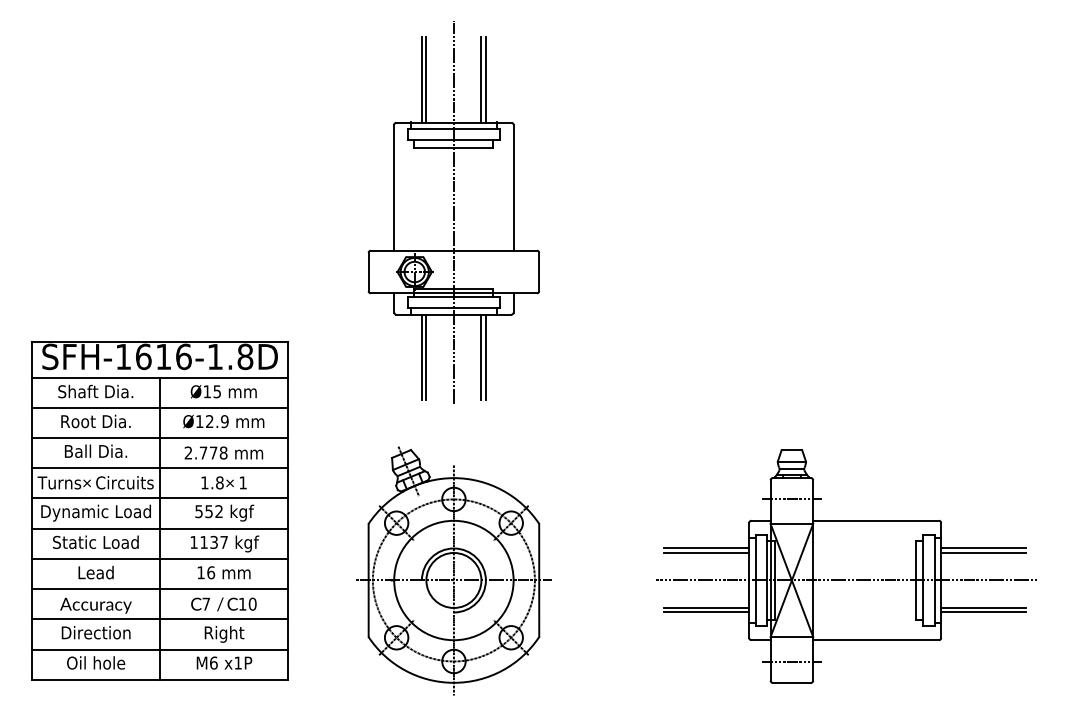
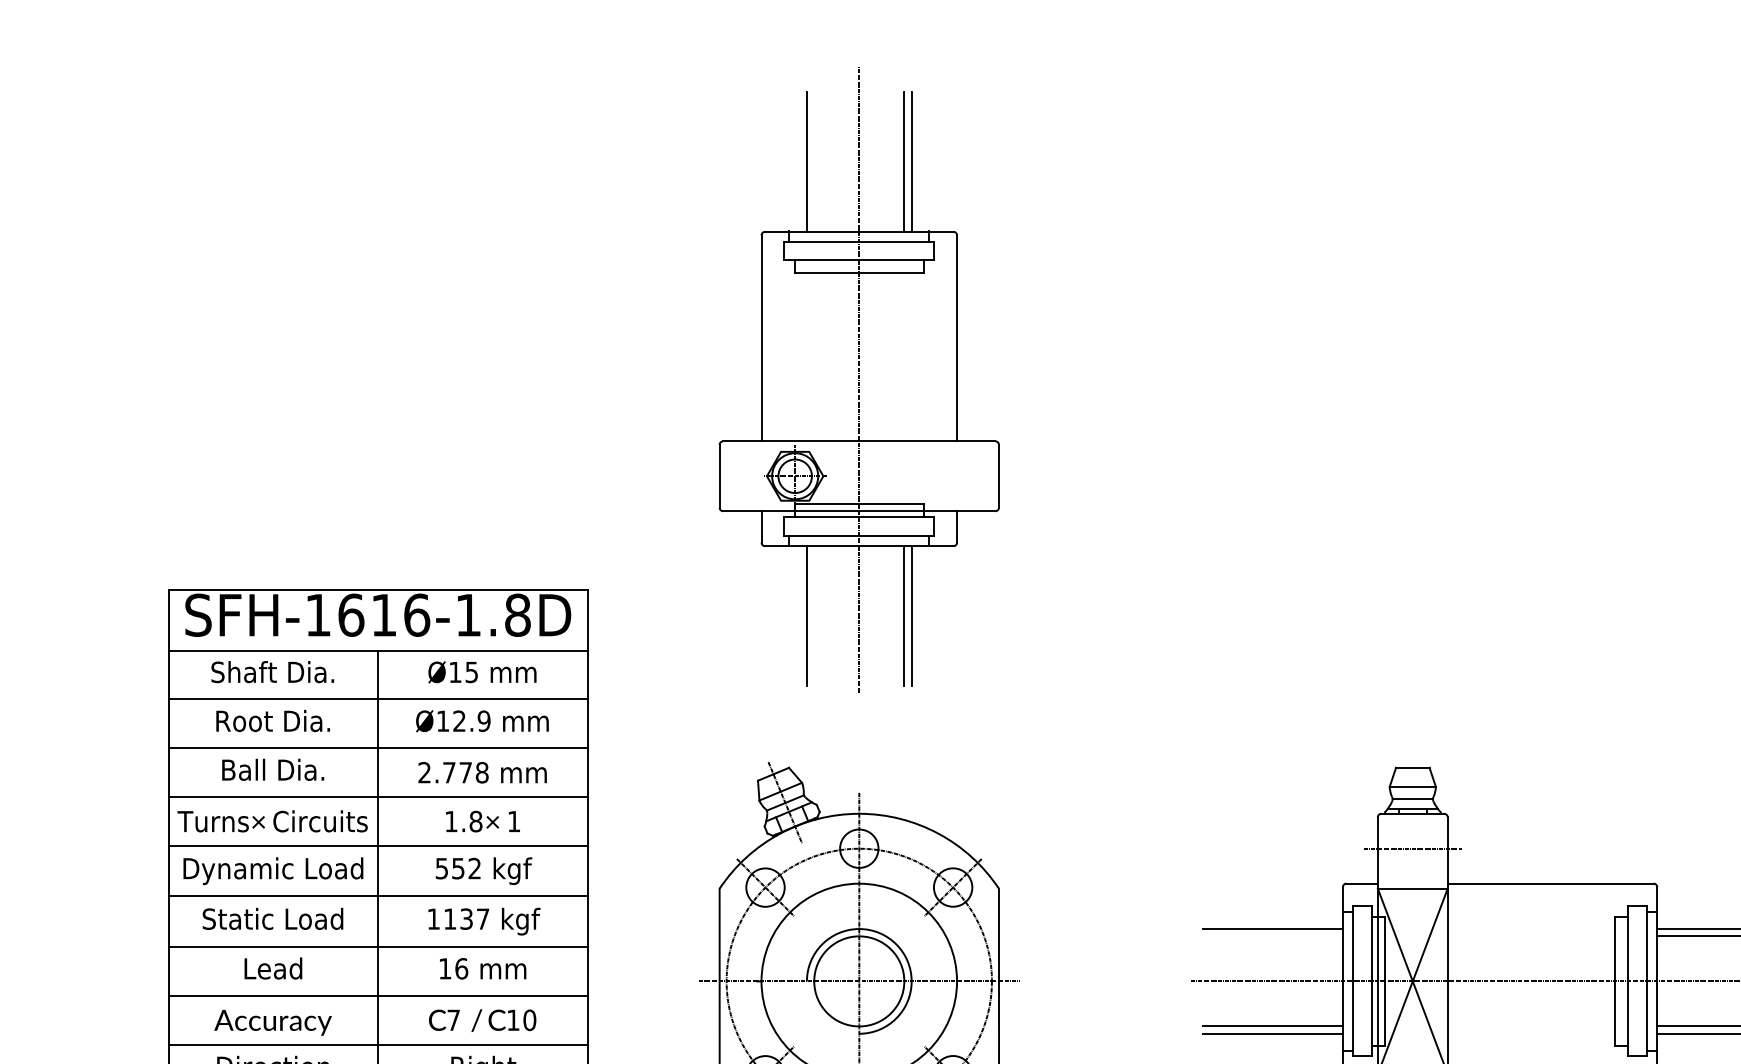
line: (426, 79) -> (814, 161), removed
line: (426, 356) -> (814, 614), removed
line: (706, 552) -> (1272, 935), removed

